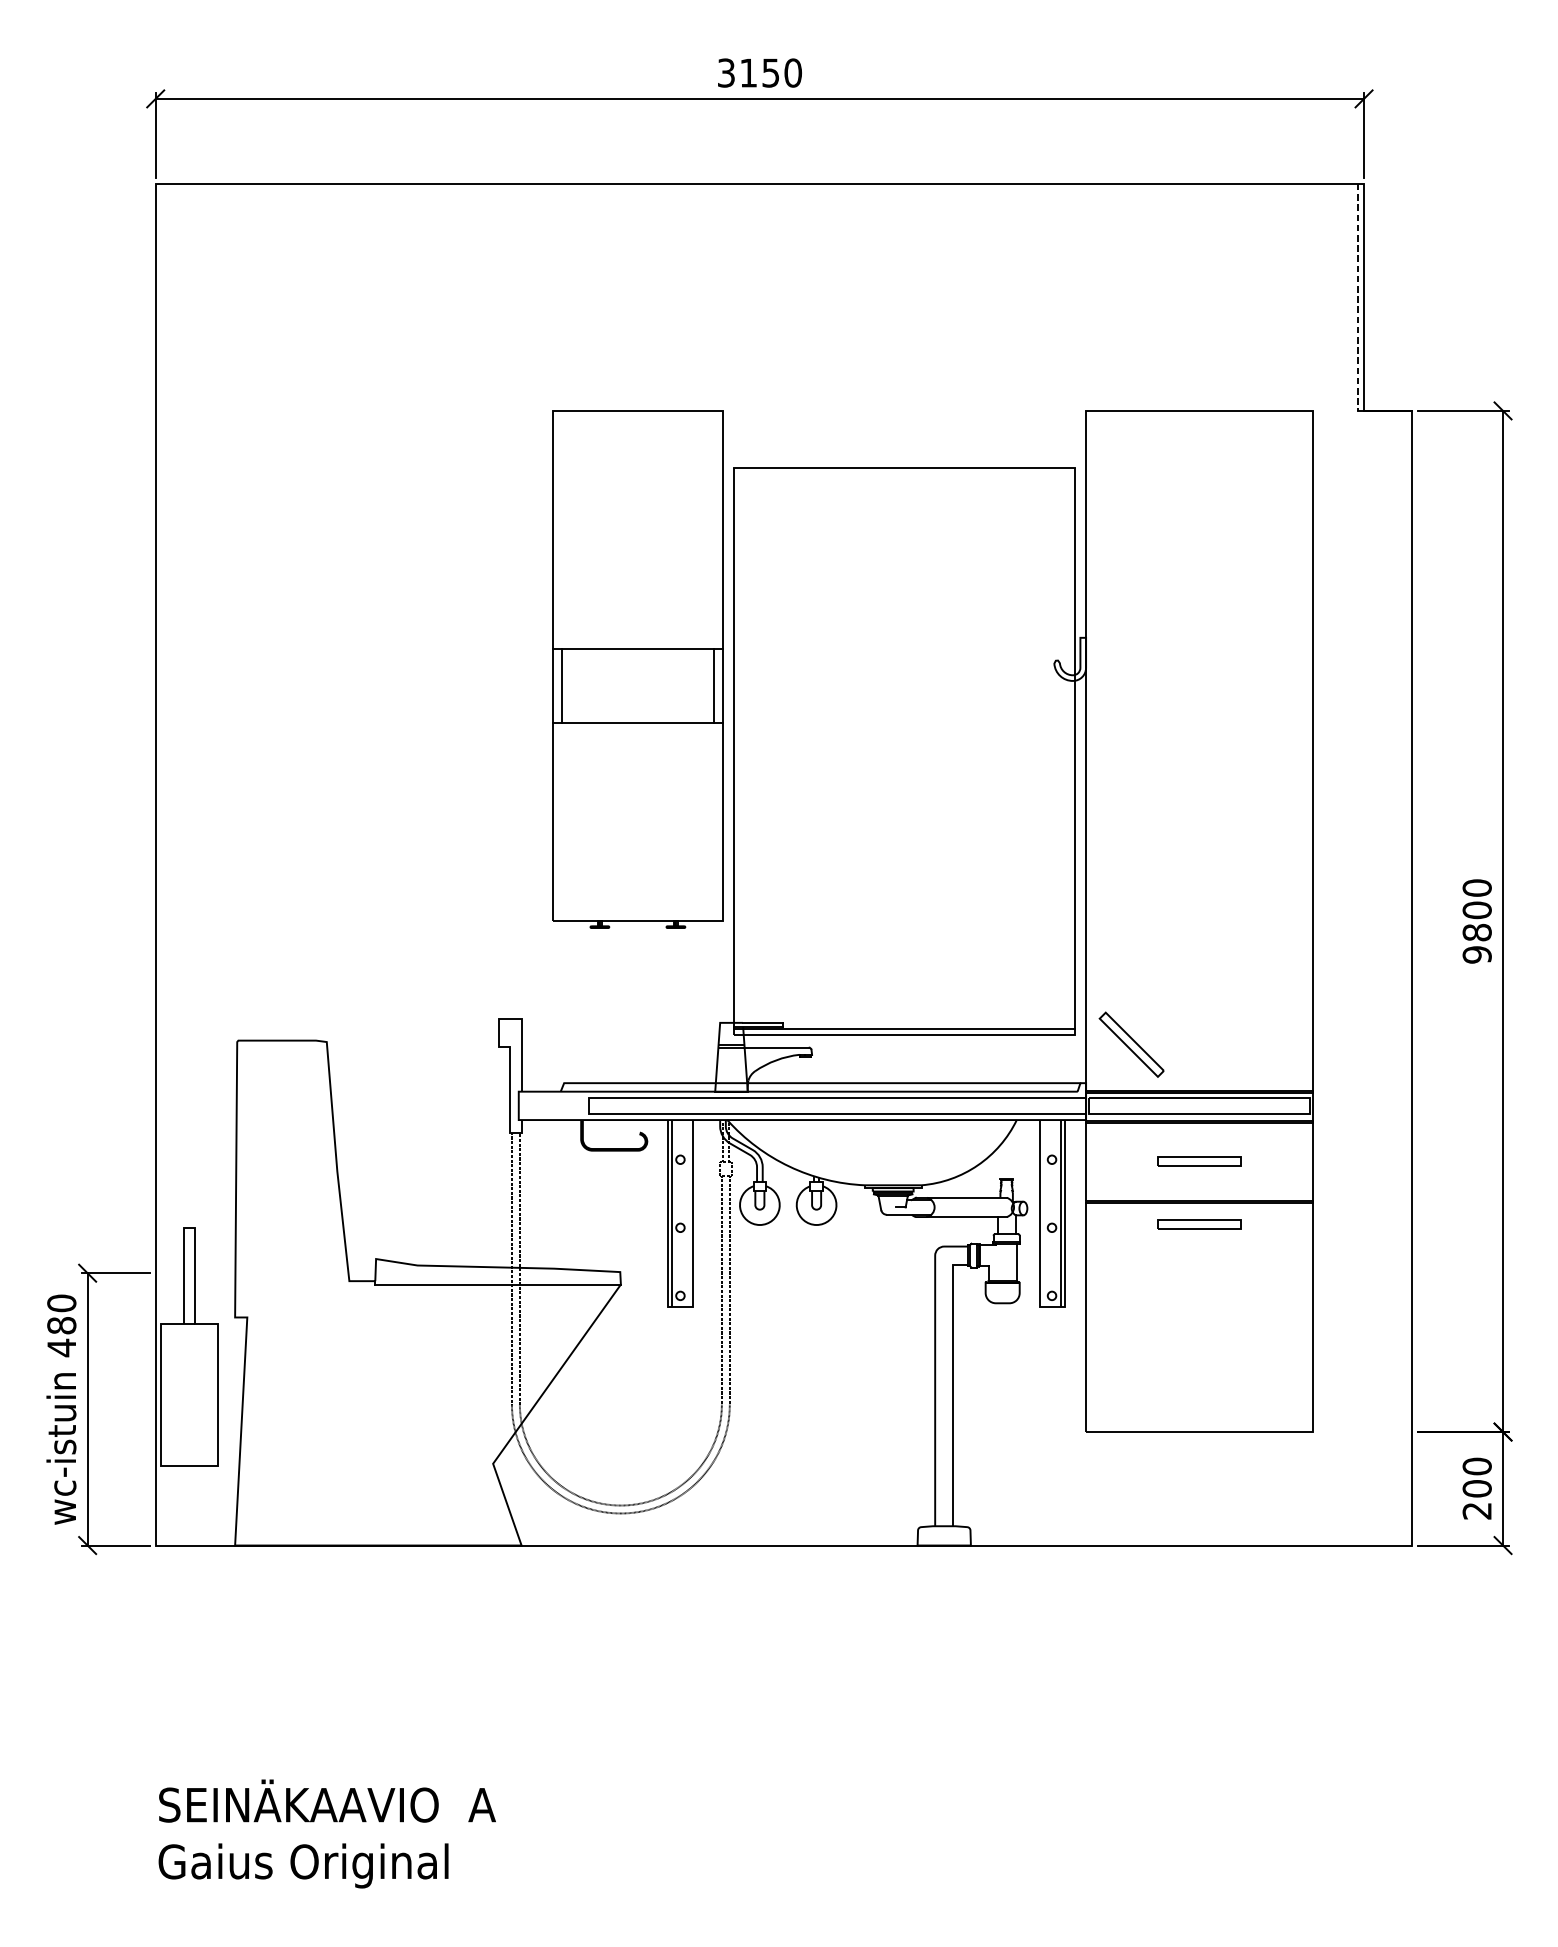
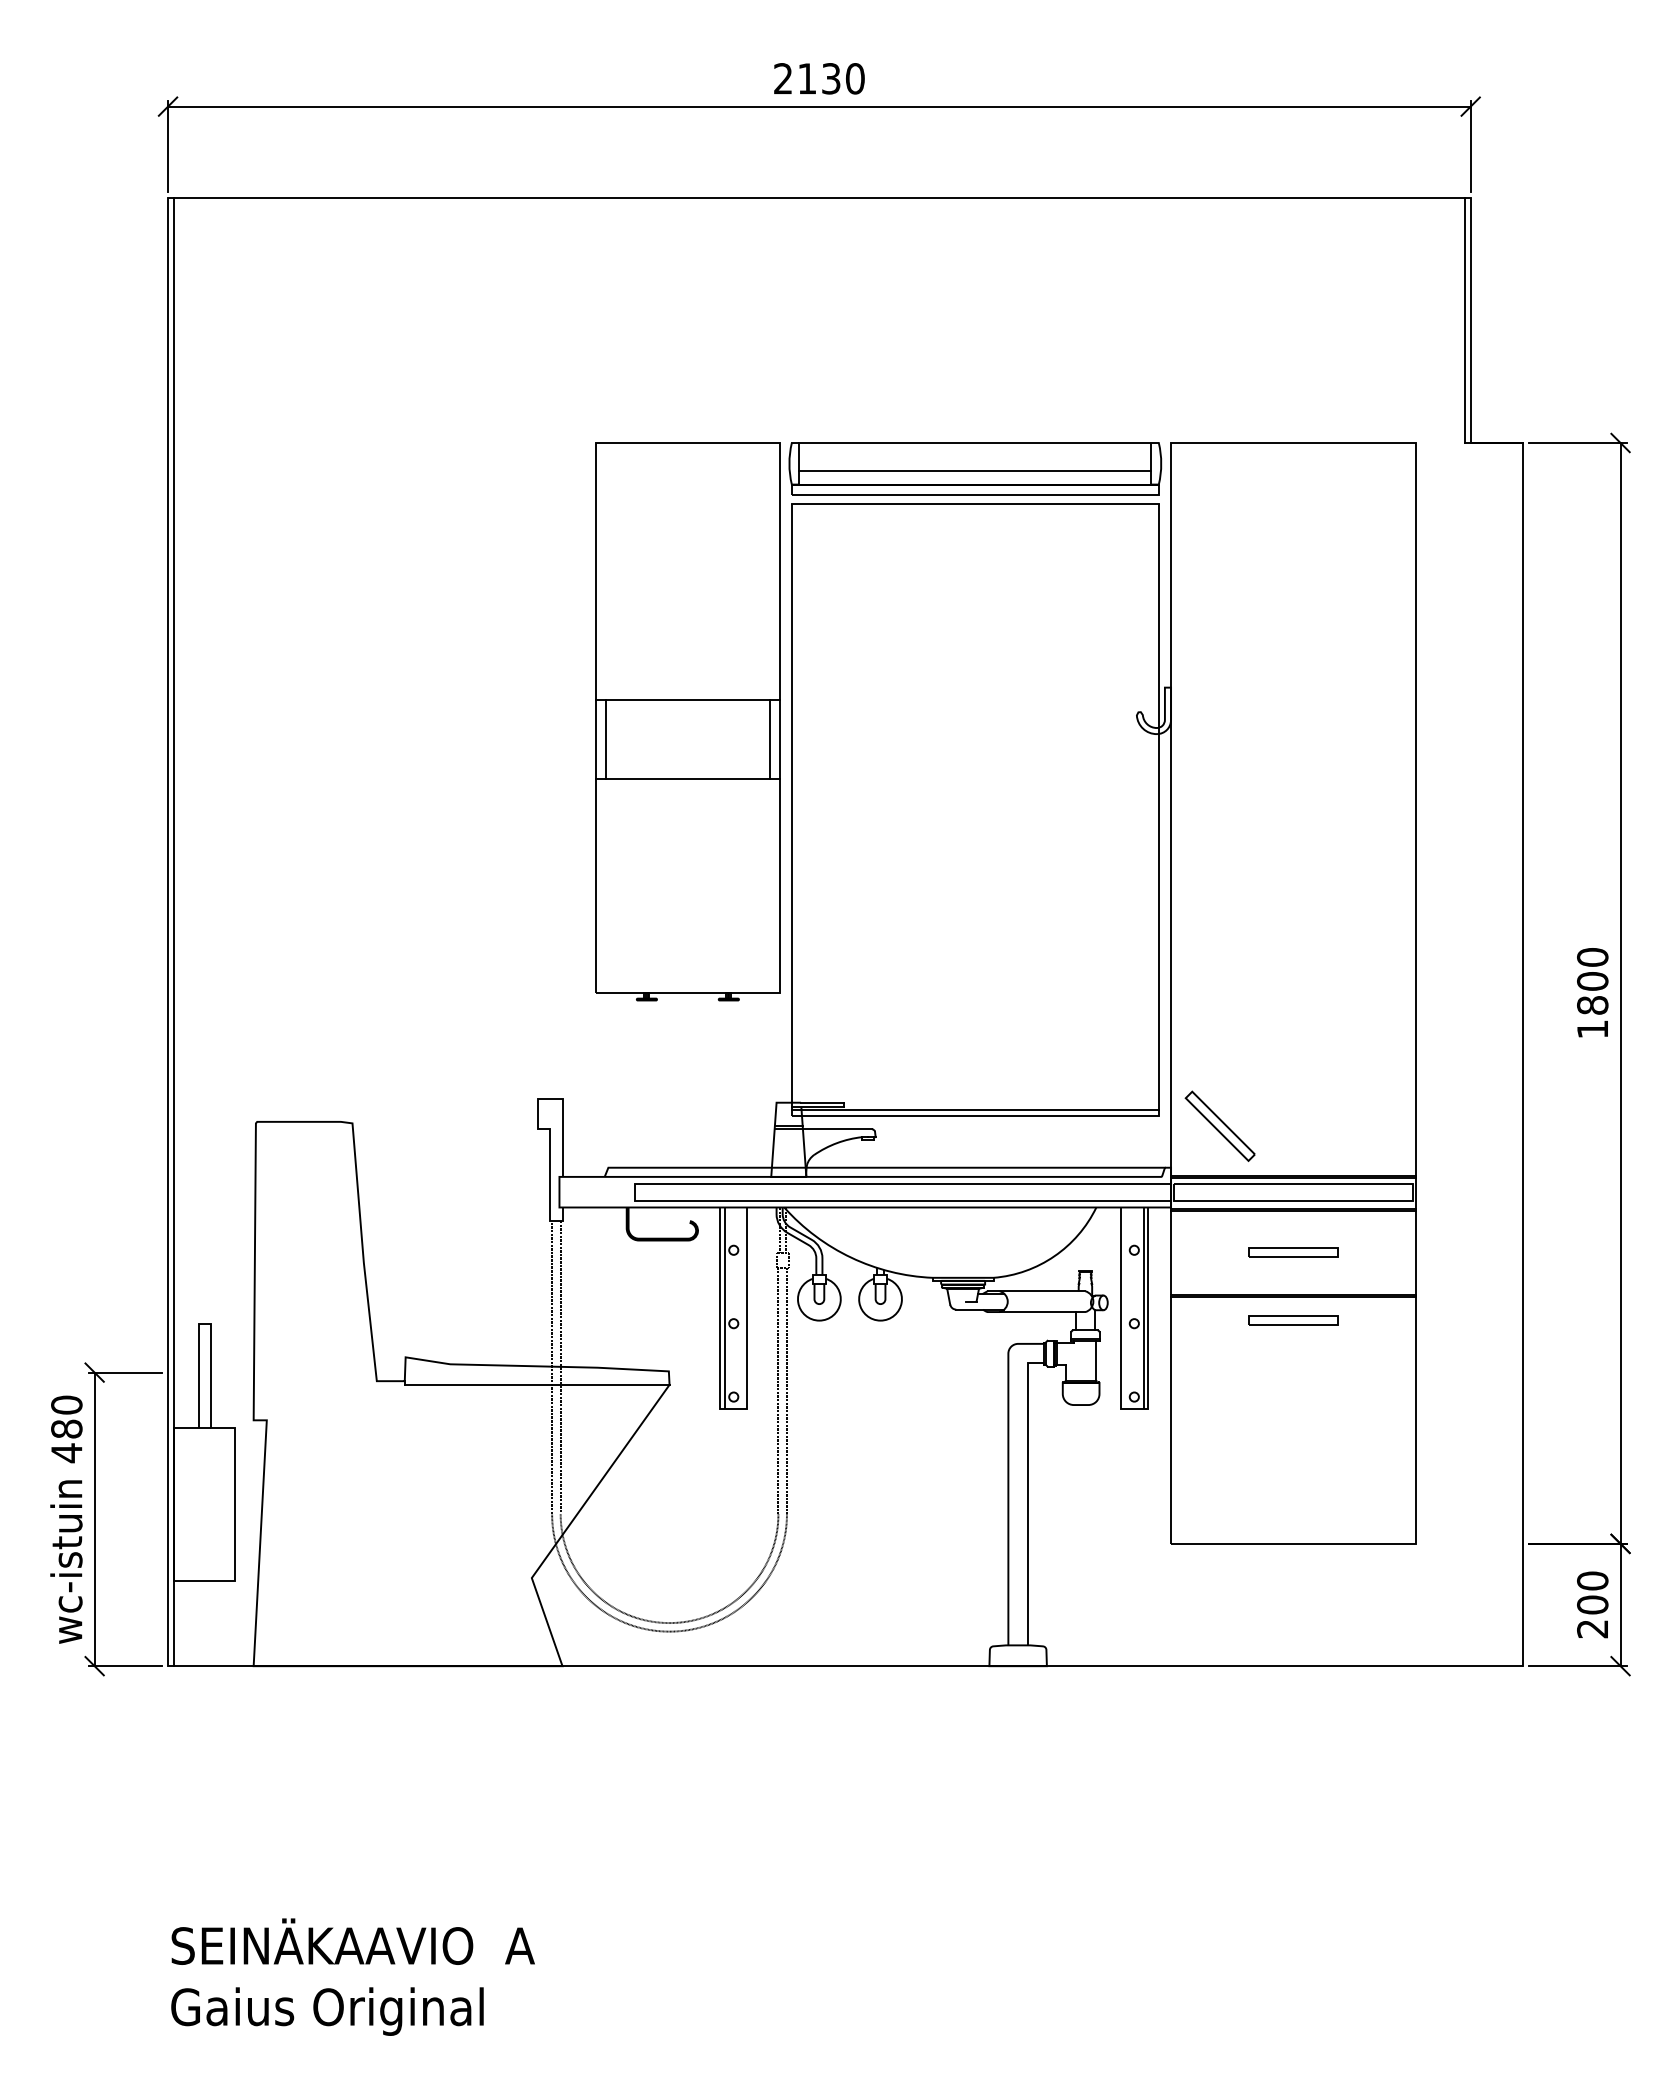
text: (748, 72) -> (807, 78), 3150 -> 2130
line: (1358, 298) -> (1464, 321), dashed -> solid
part: (904, 434) -> (975, 468), added
line: (161, 864) -> (174, 932), added
text: (1477, 954) -> (1592, 1029), 9800 -> 1800

